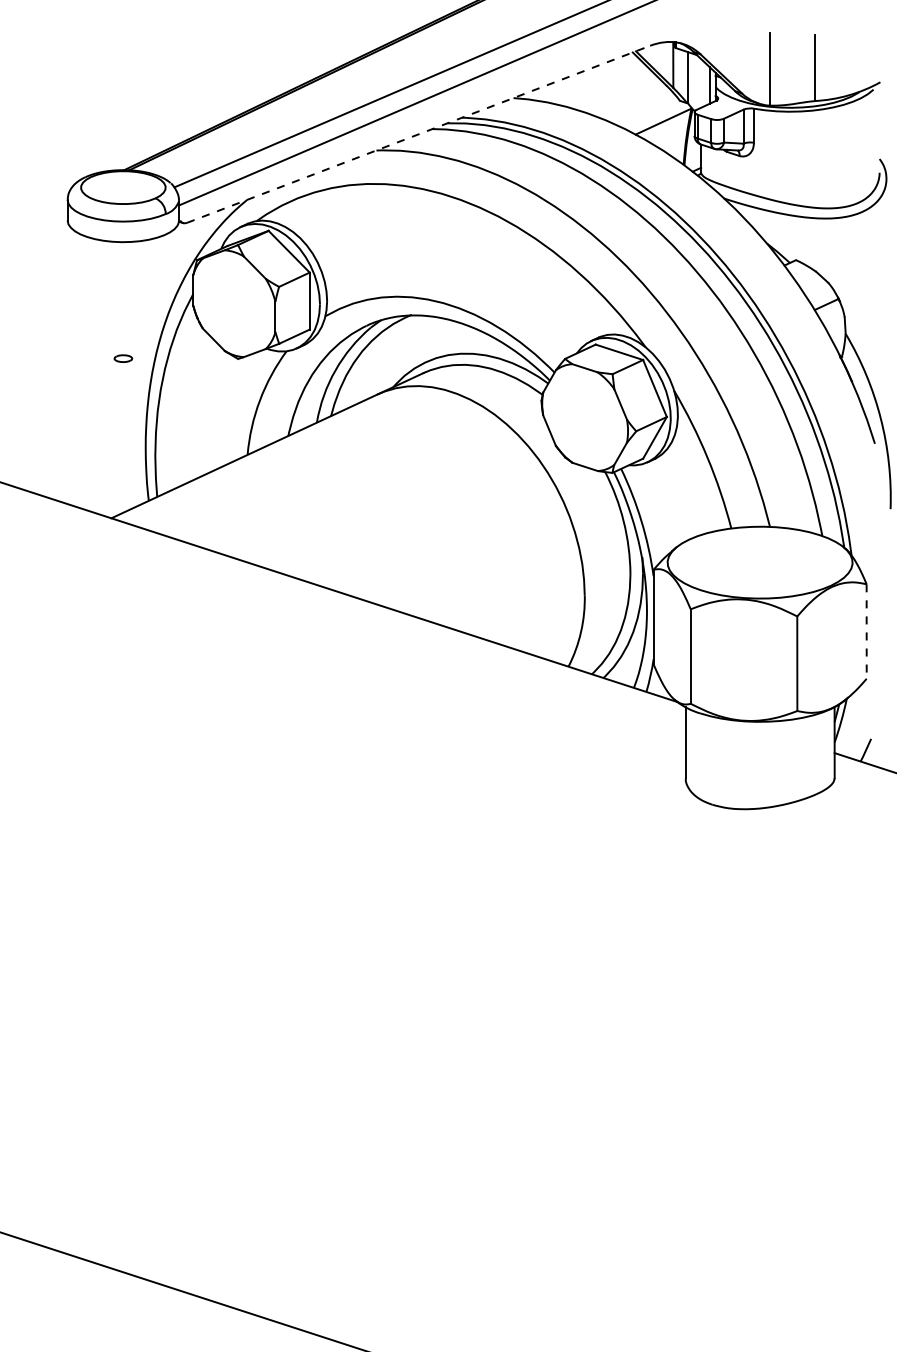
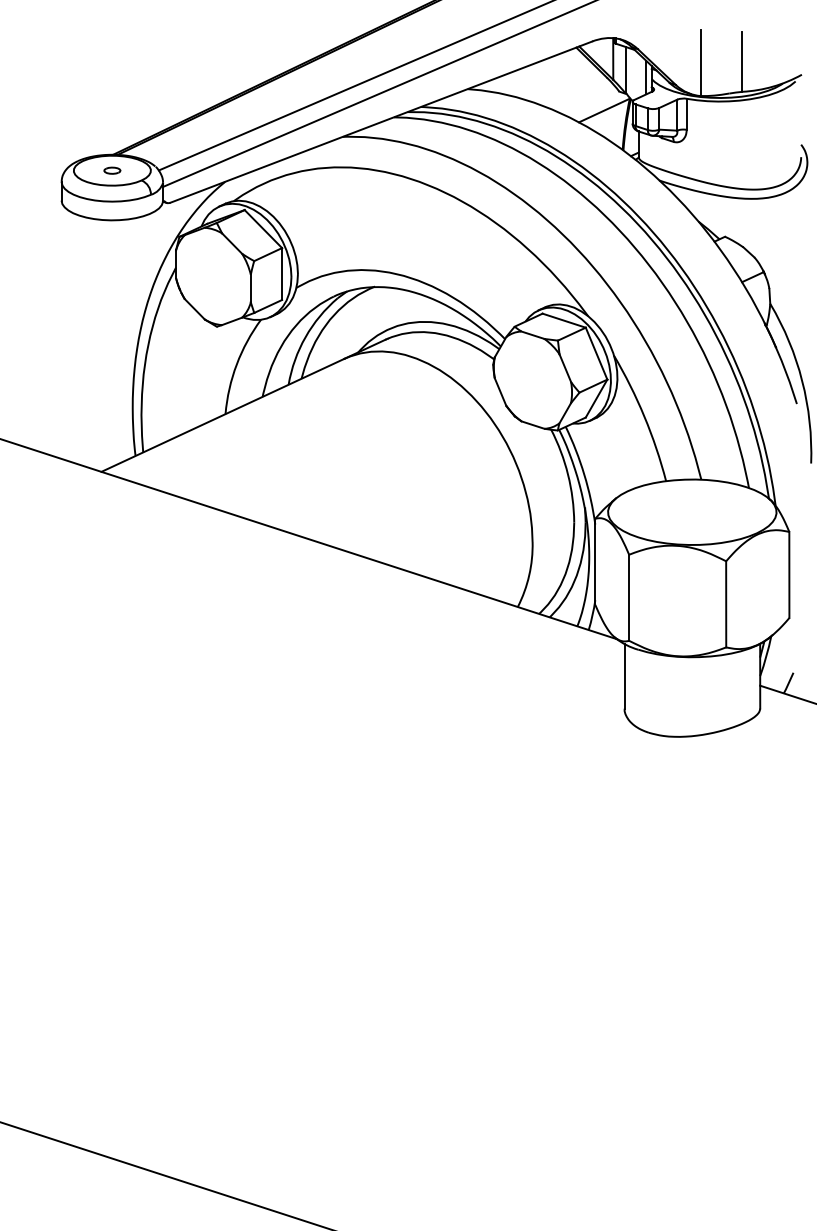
line: (418, 134) -> (381, 122), dashed -> solid
part: (123, 358) -> (112, 170), moved
line: (866, 632) -> (789, 575), dashed -> solid

